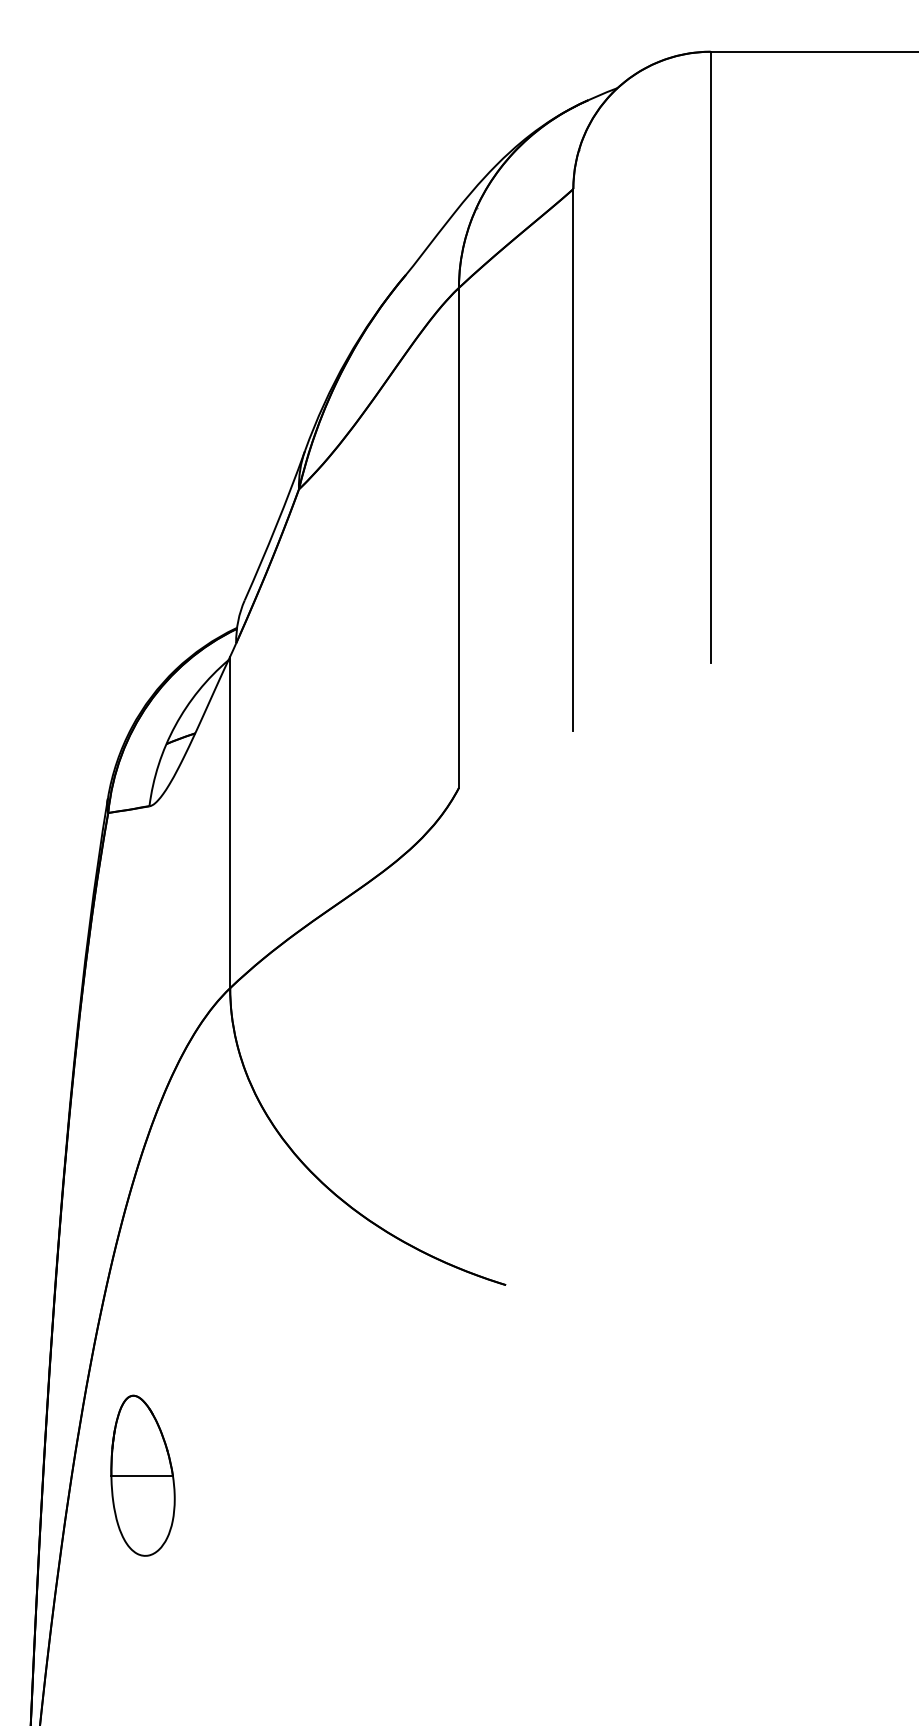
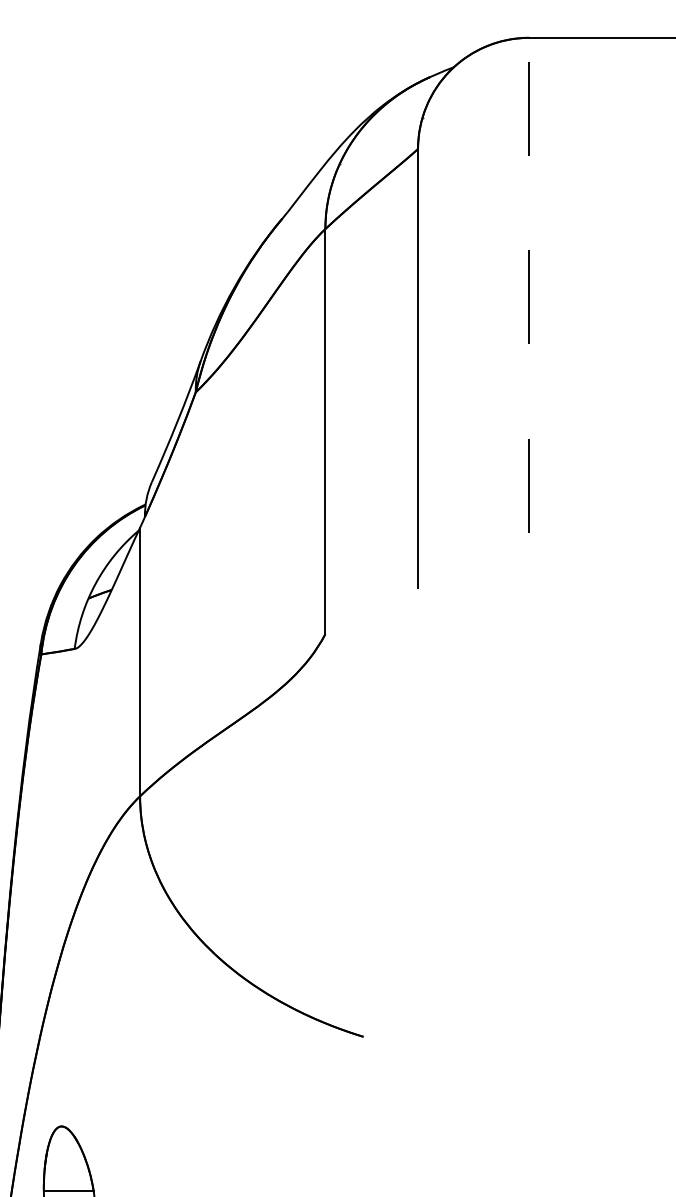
line: (710, 356) -> (529, 284), solid -> dashed

